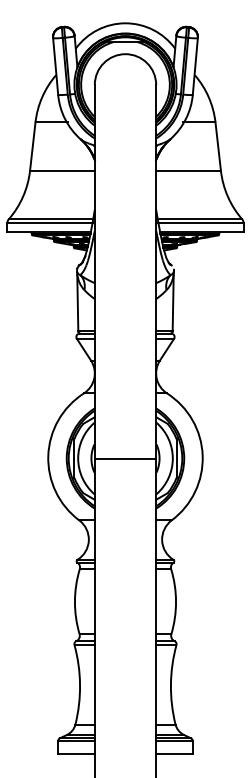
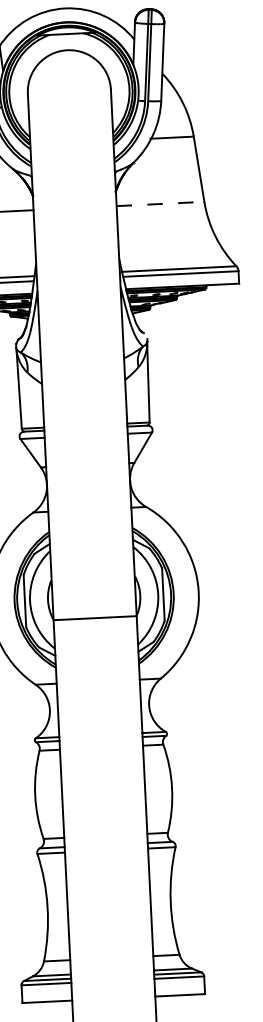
line: (189, 170) -> (161, 203), solid -> dashed
line: (125, 458) -> (95, 618), moved

